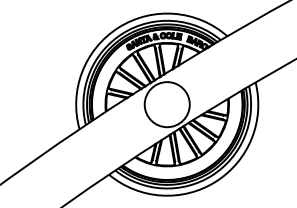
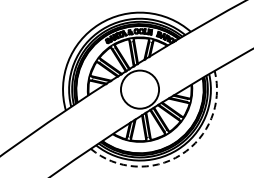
arc: (215, 181) -> (180, 154), solid -> dashed

